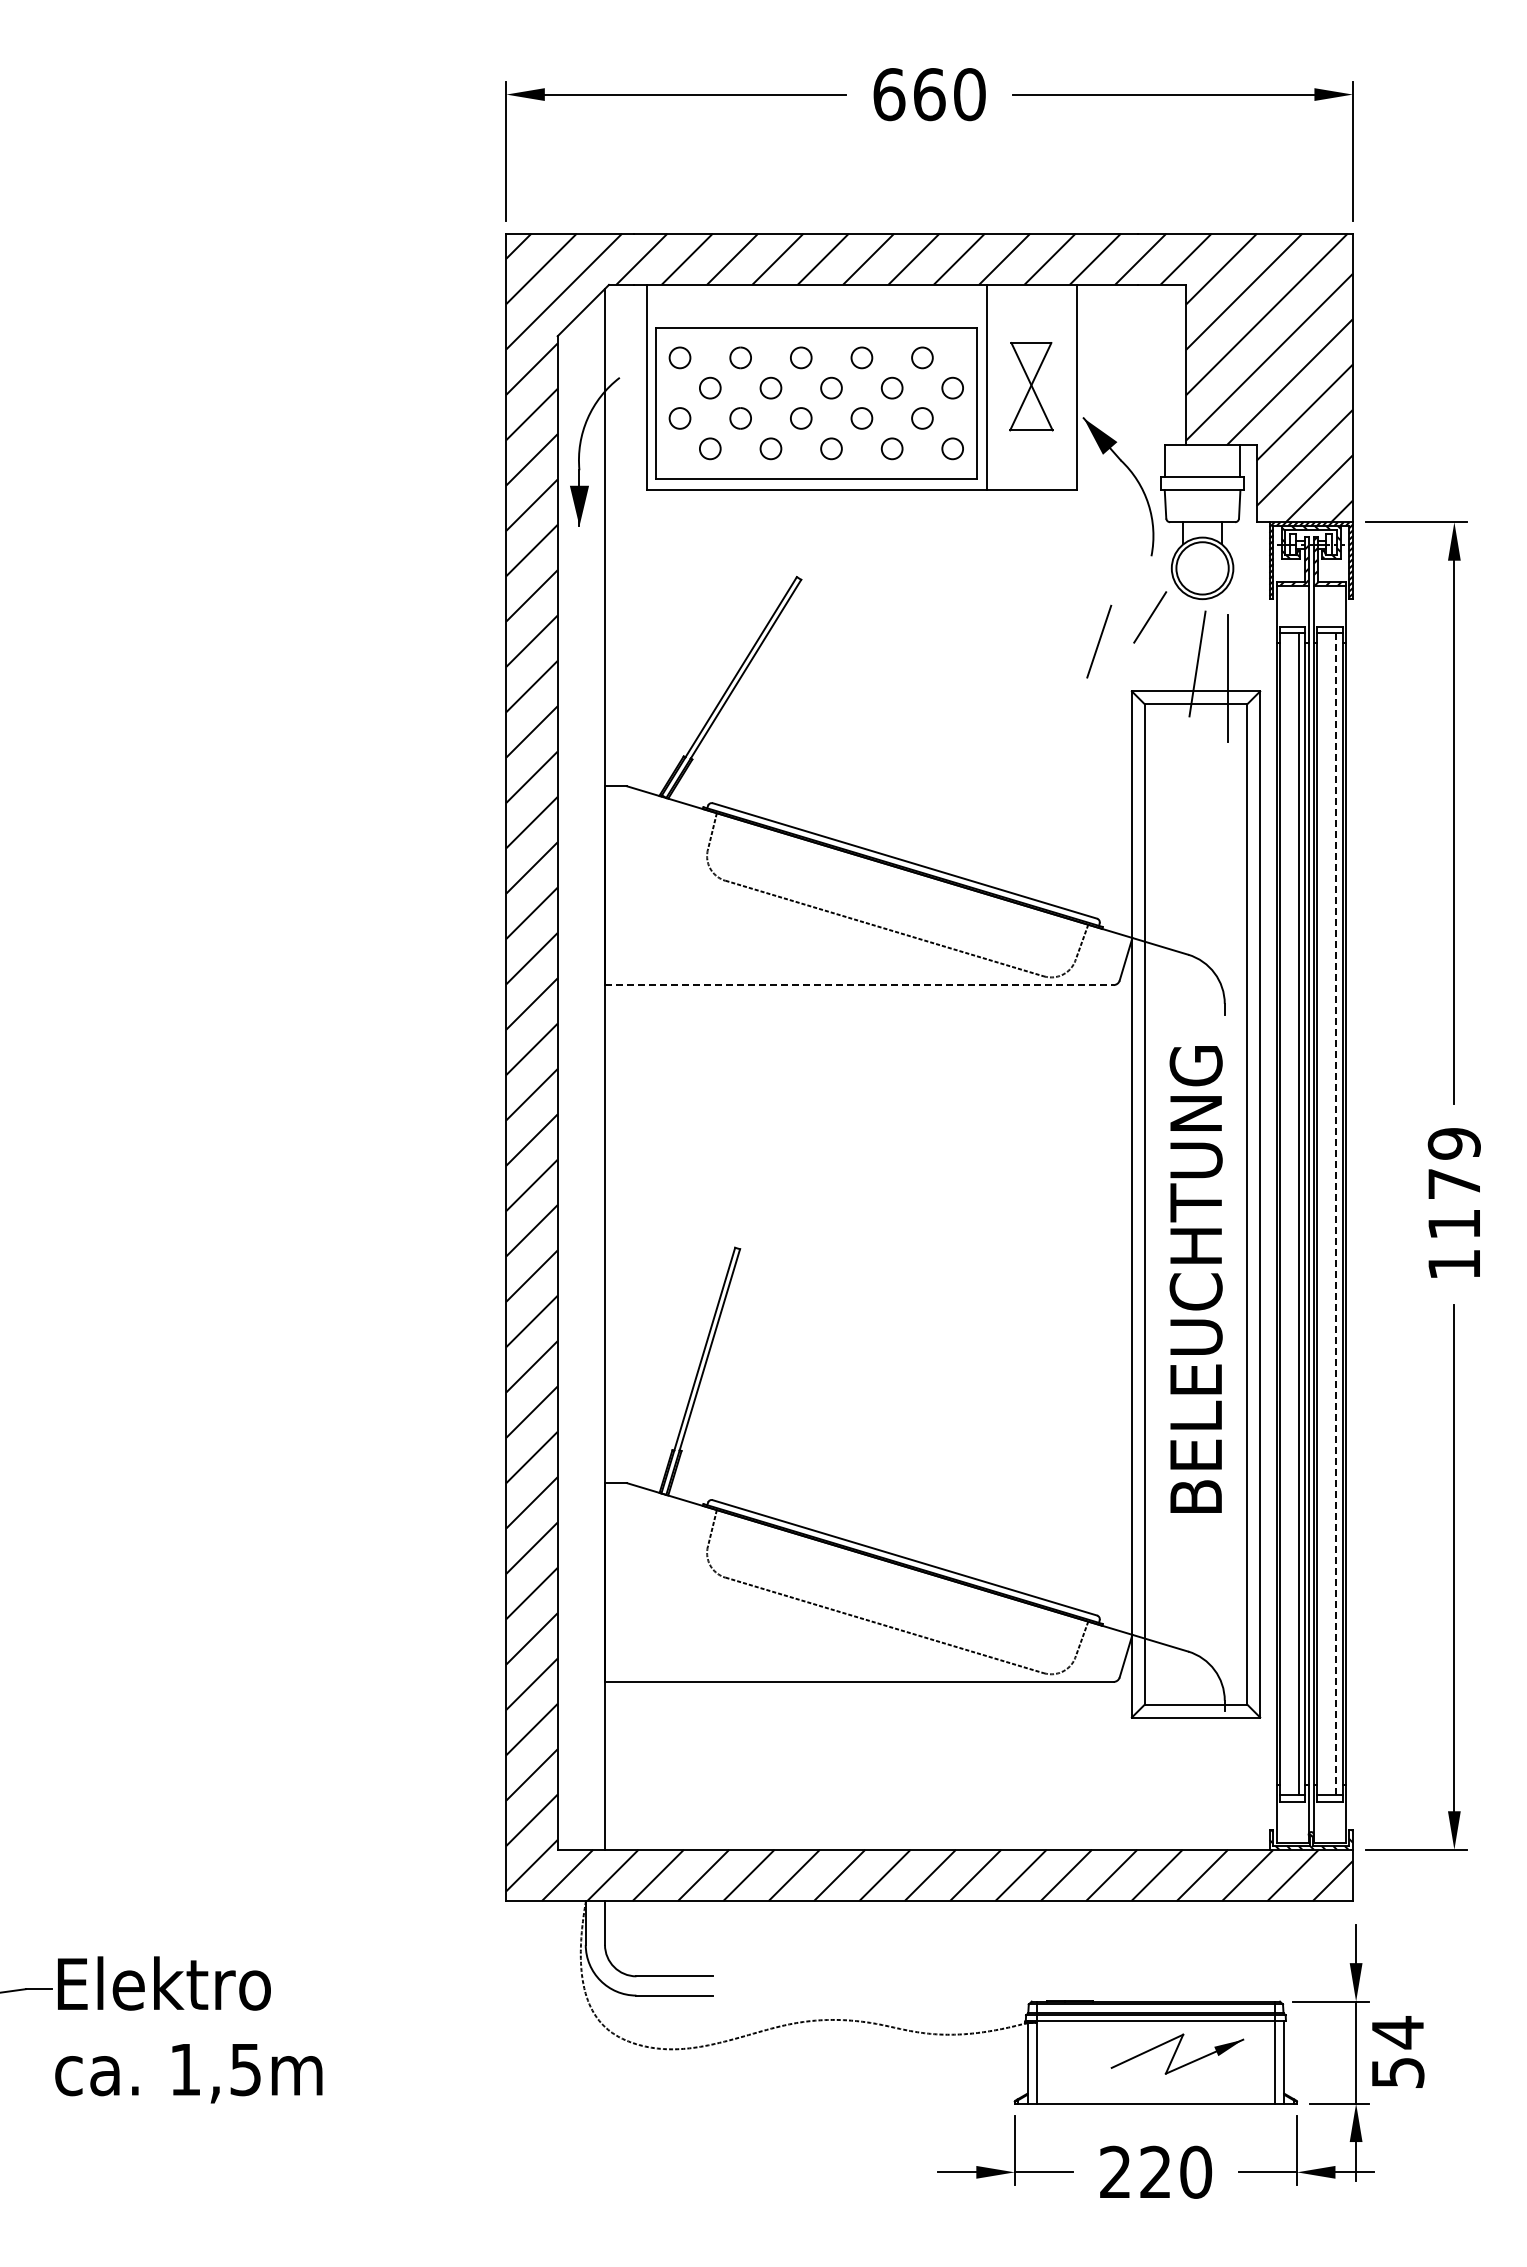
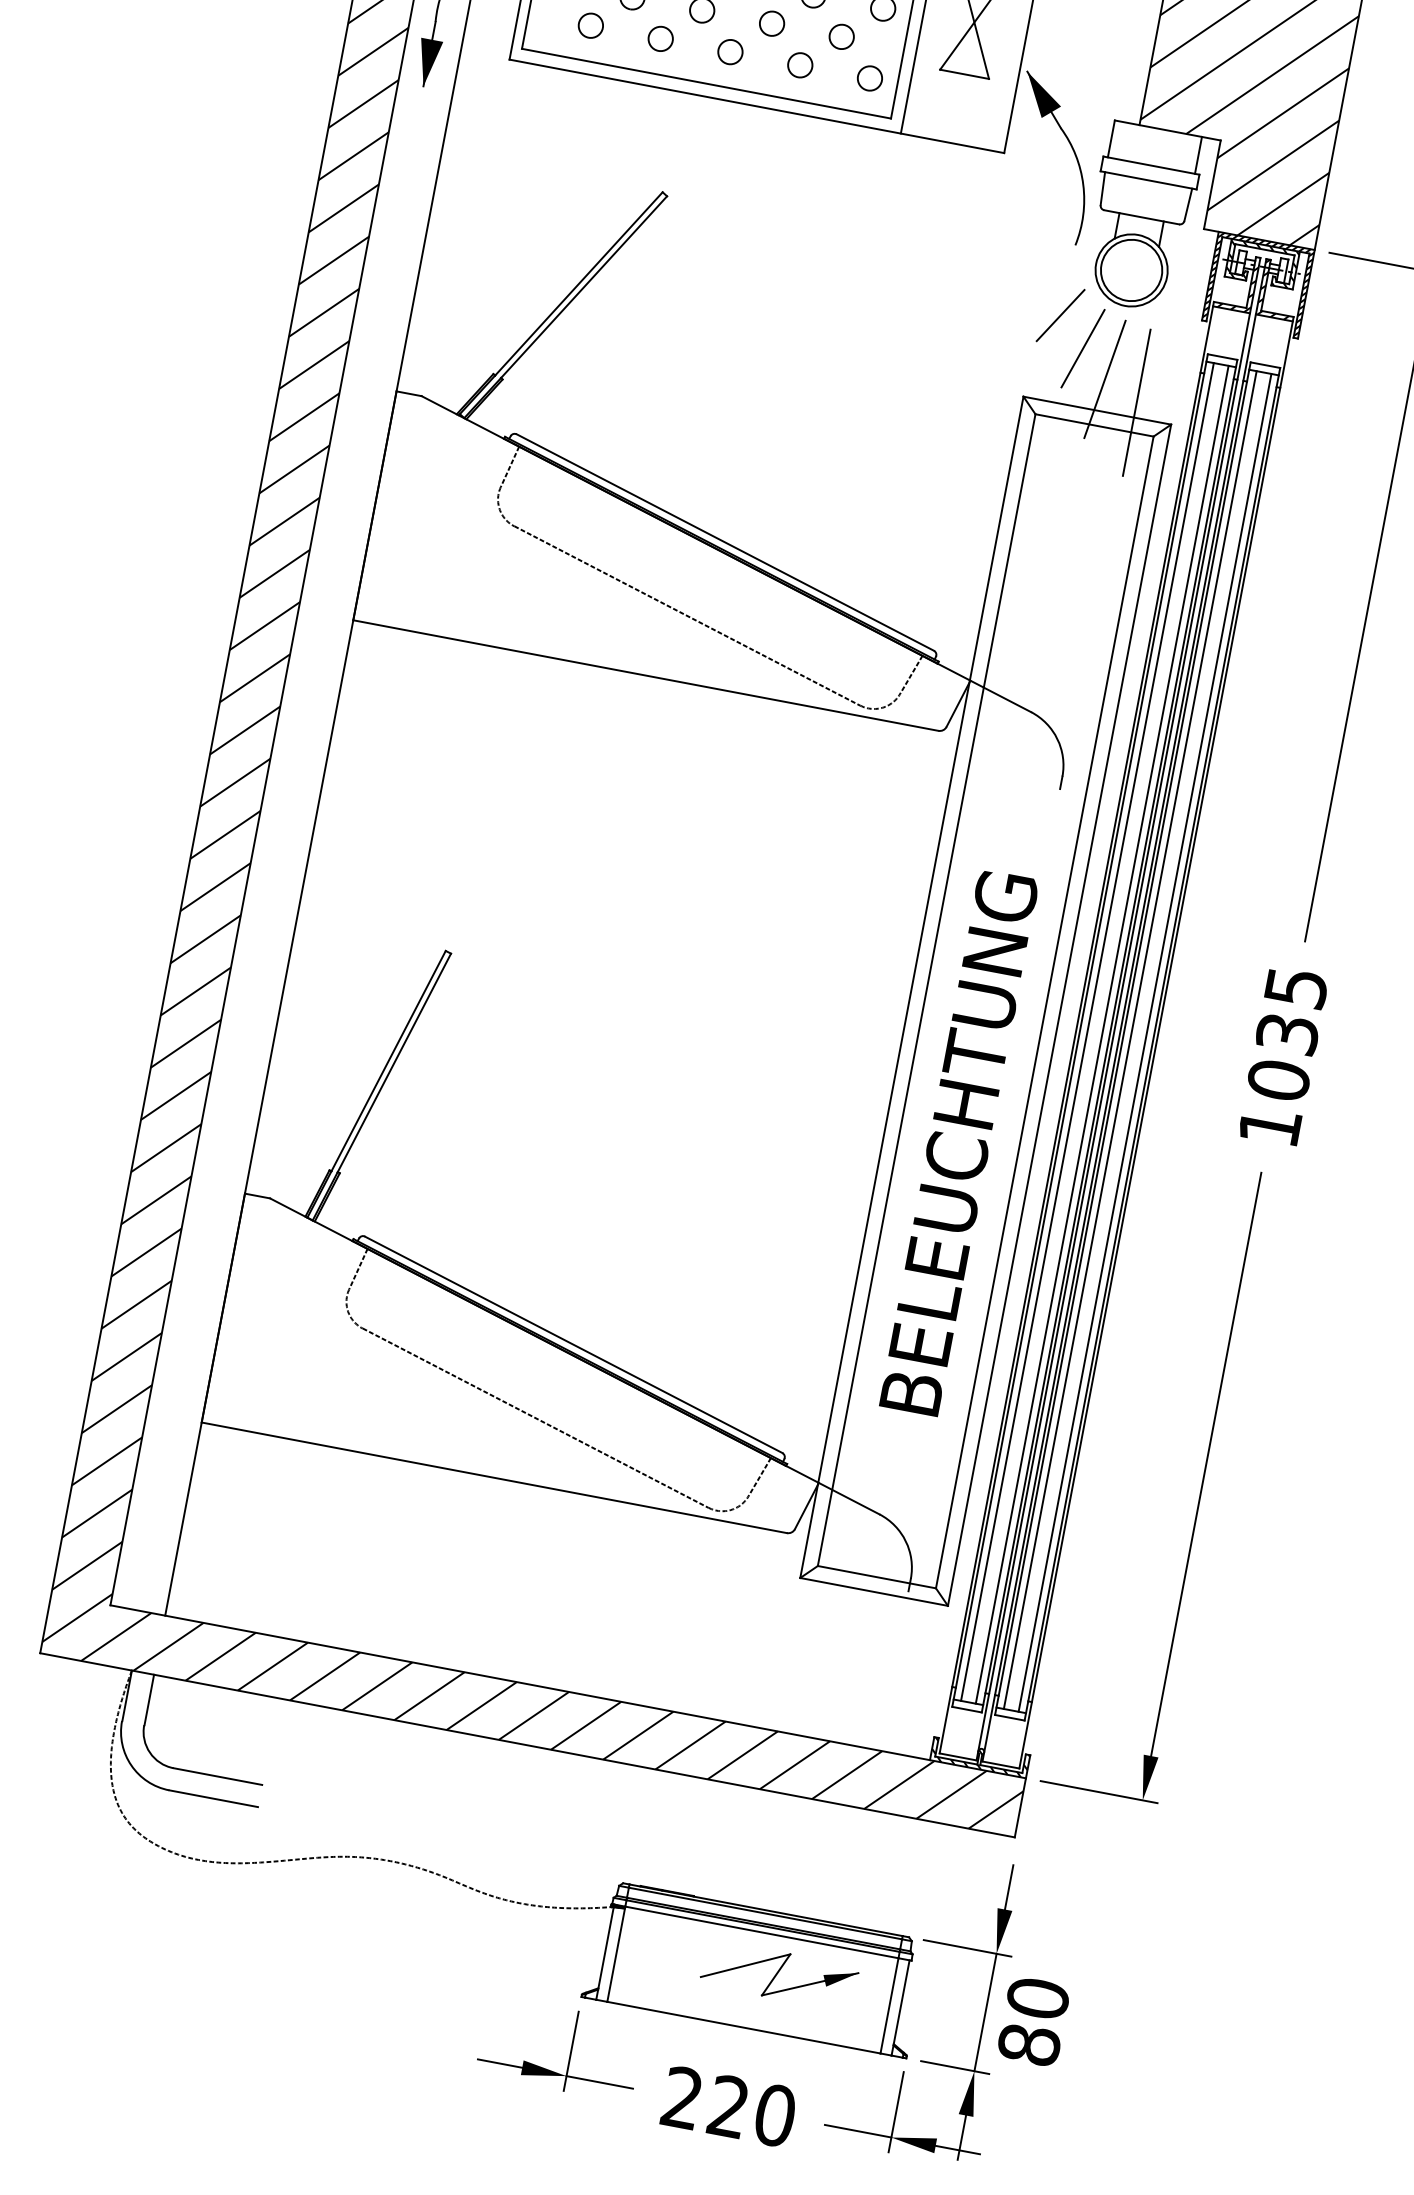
line: (1099, 641) -> (1083, 348), moved
line: (859, 985) -> (645, 676), dashed -> solid
text: (1453, 1184) -> (1286, 1034), 1179 -> 1035
line: (1286, 1214) -> (1087, 1032), added
line: (1323, 1214) -> (1130, 1040), added
line: (1336, 1214) -> (1145, 1043), dashed -> solid
text: (1195, 1279) -> (958, 1142), moved
text: (1397, 2052) -> (1033, 2021), 54 -> 80

